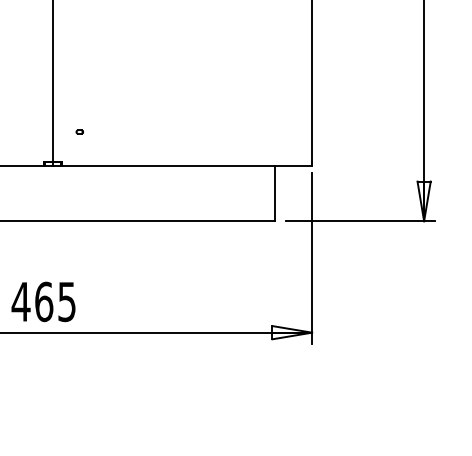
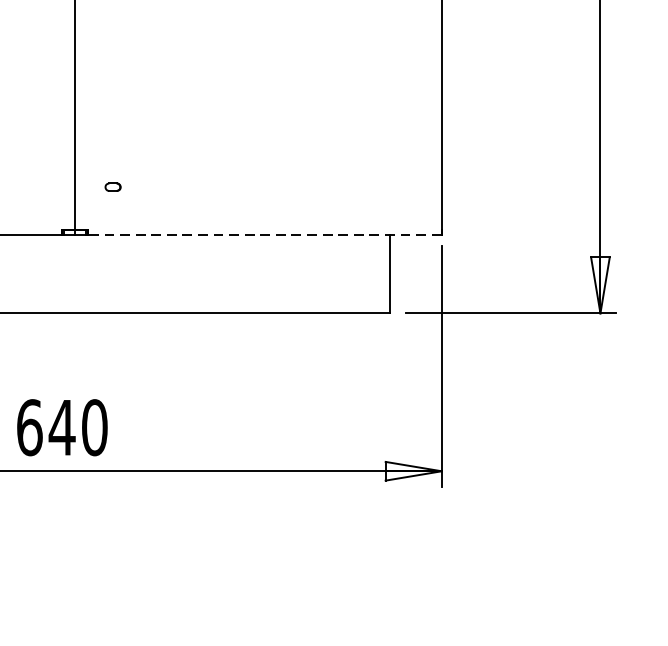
part: (79, 131) -> (112, 186), size x1.6
line: (187, 165) -> (265, 234), solid -> dashed
text: (43, 301) -> (61, 427), 465 -> 640

